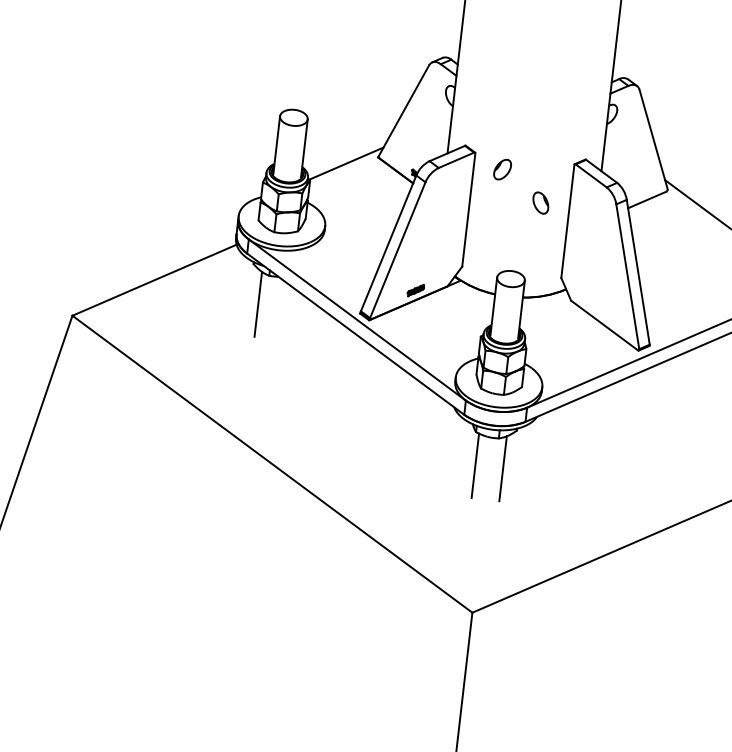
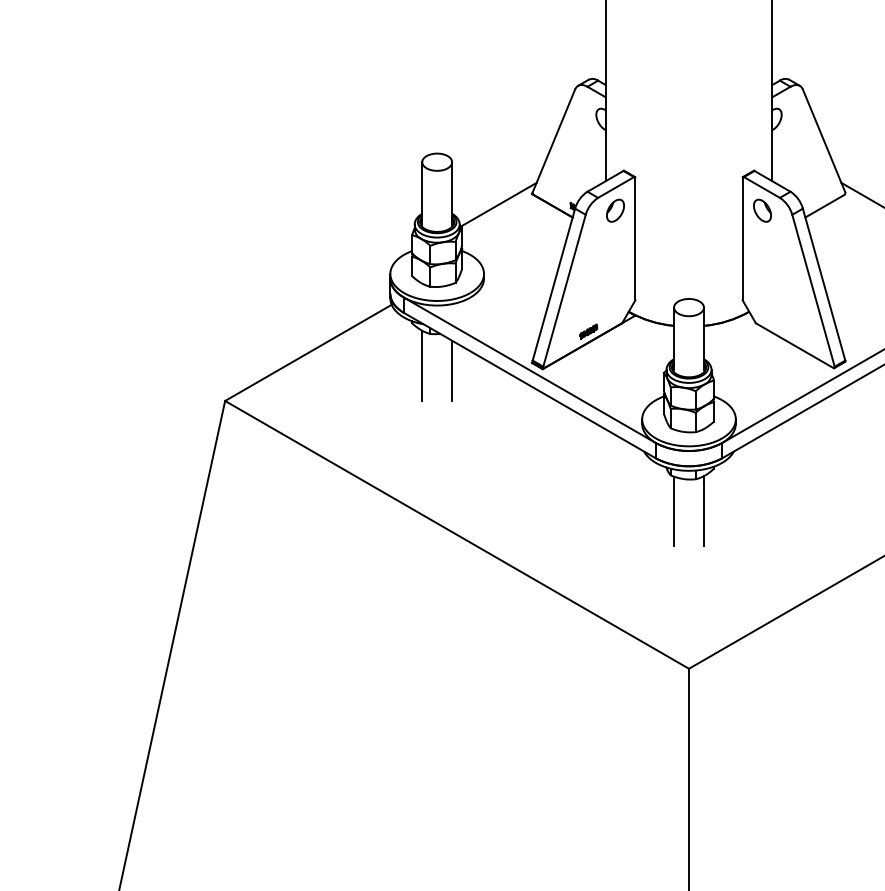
part: (502, 169) -> (615, 210), moved
part: (540, 202) -> (762, 210), moved
line: (285, 311) -> (452, 370), added

